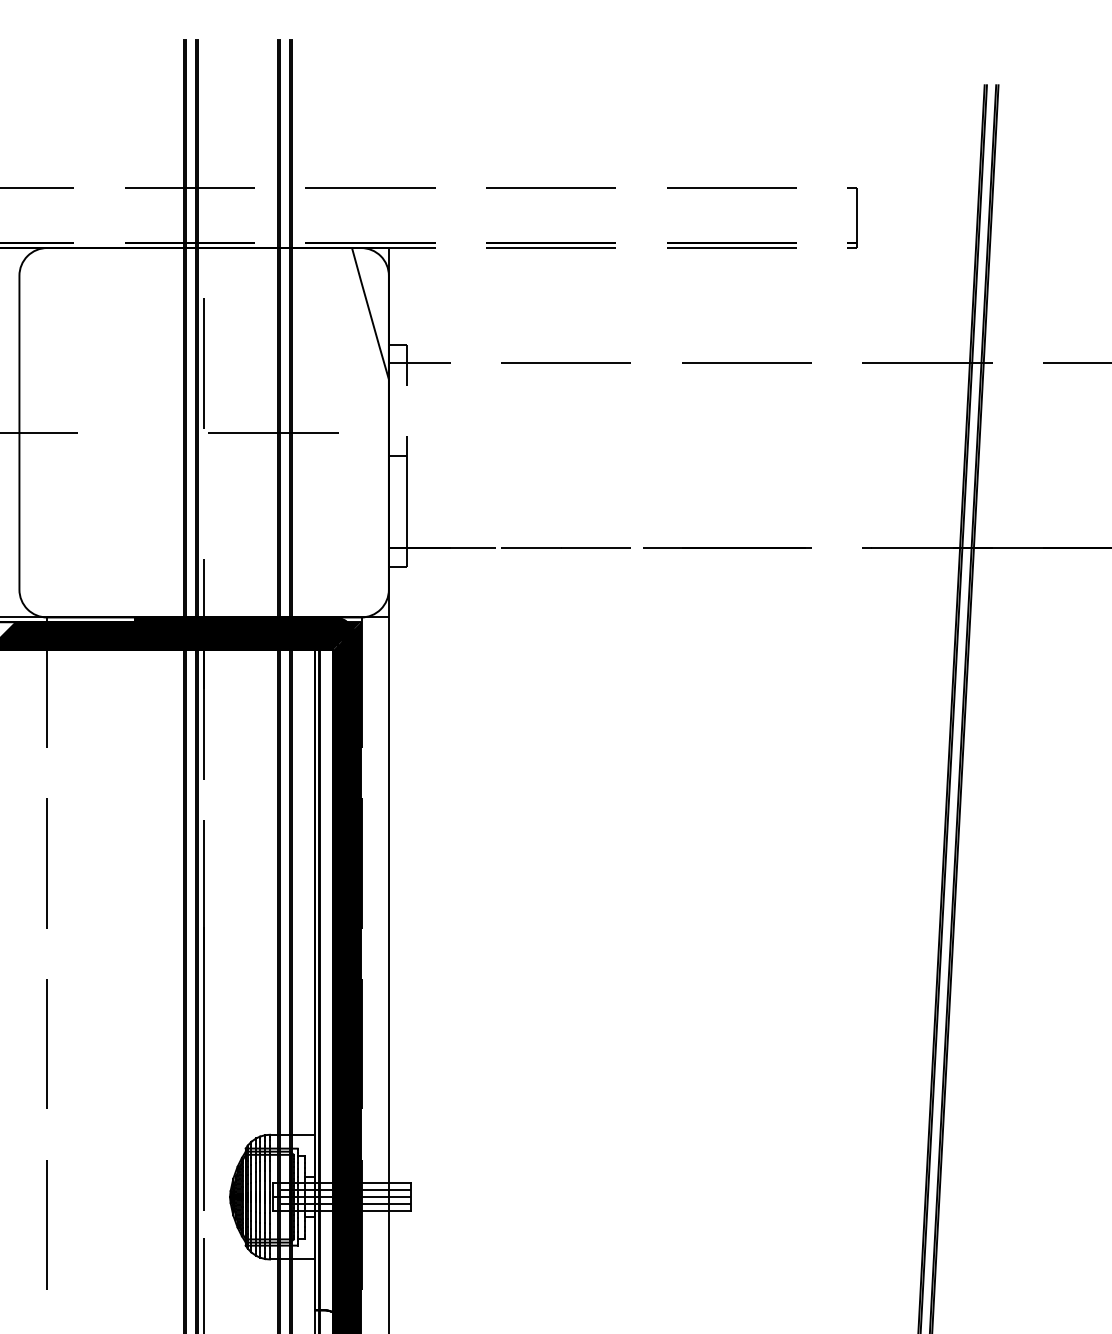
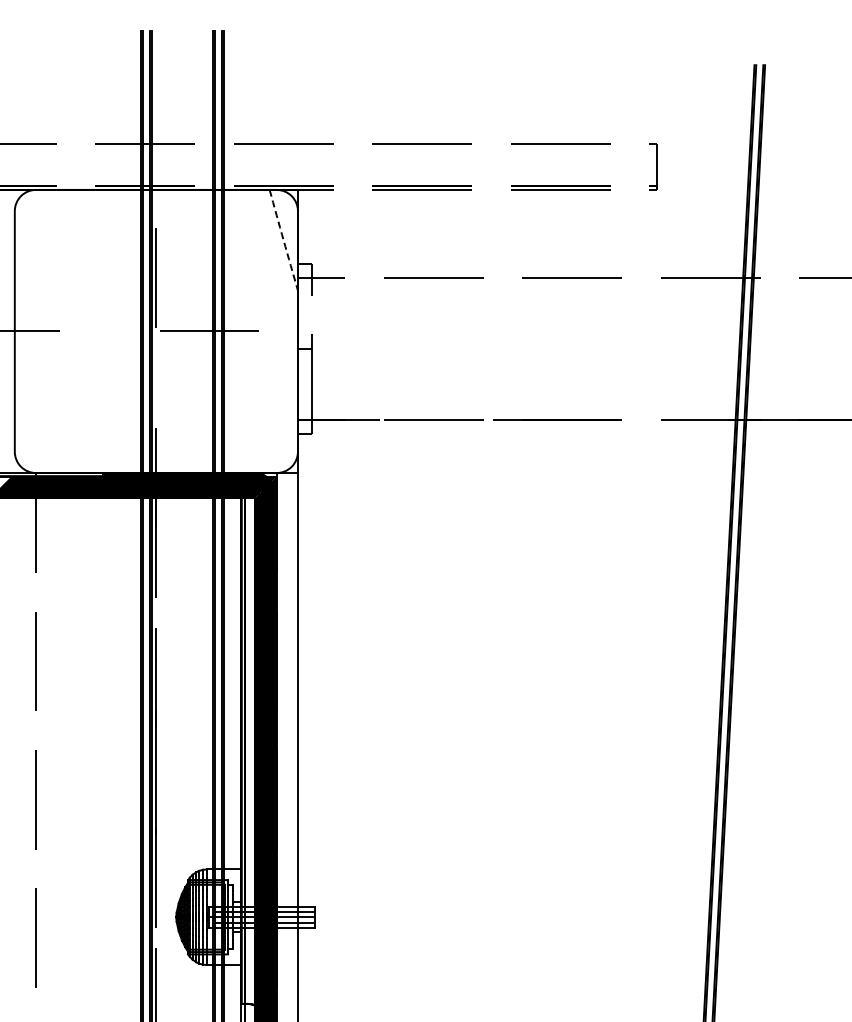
arc: (370, 314) -> (283, 240), solid -> dashed

